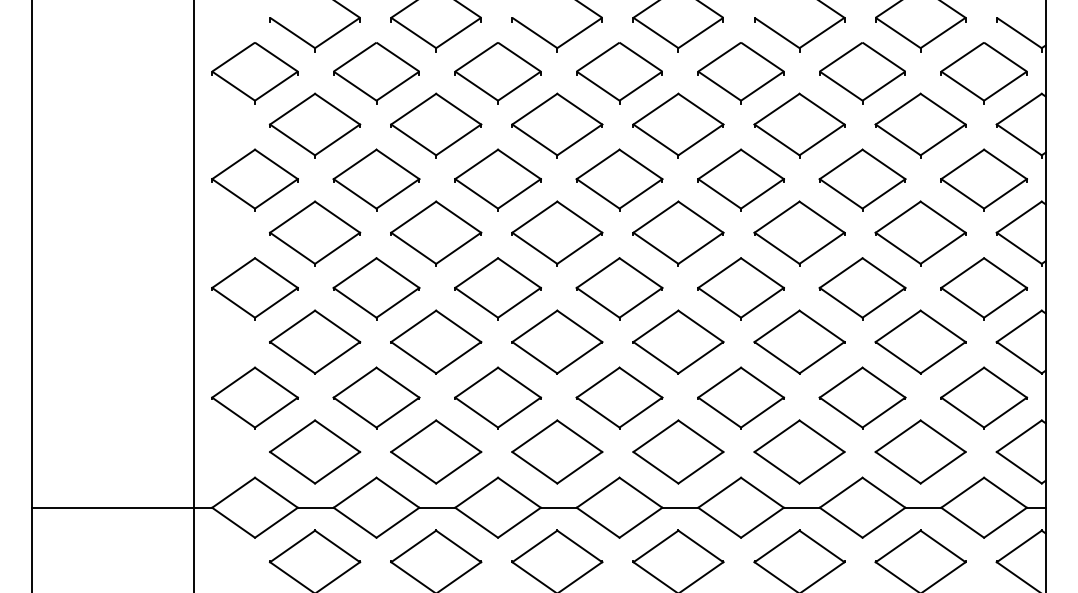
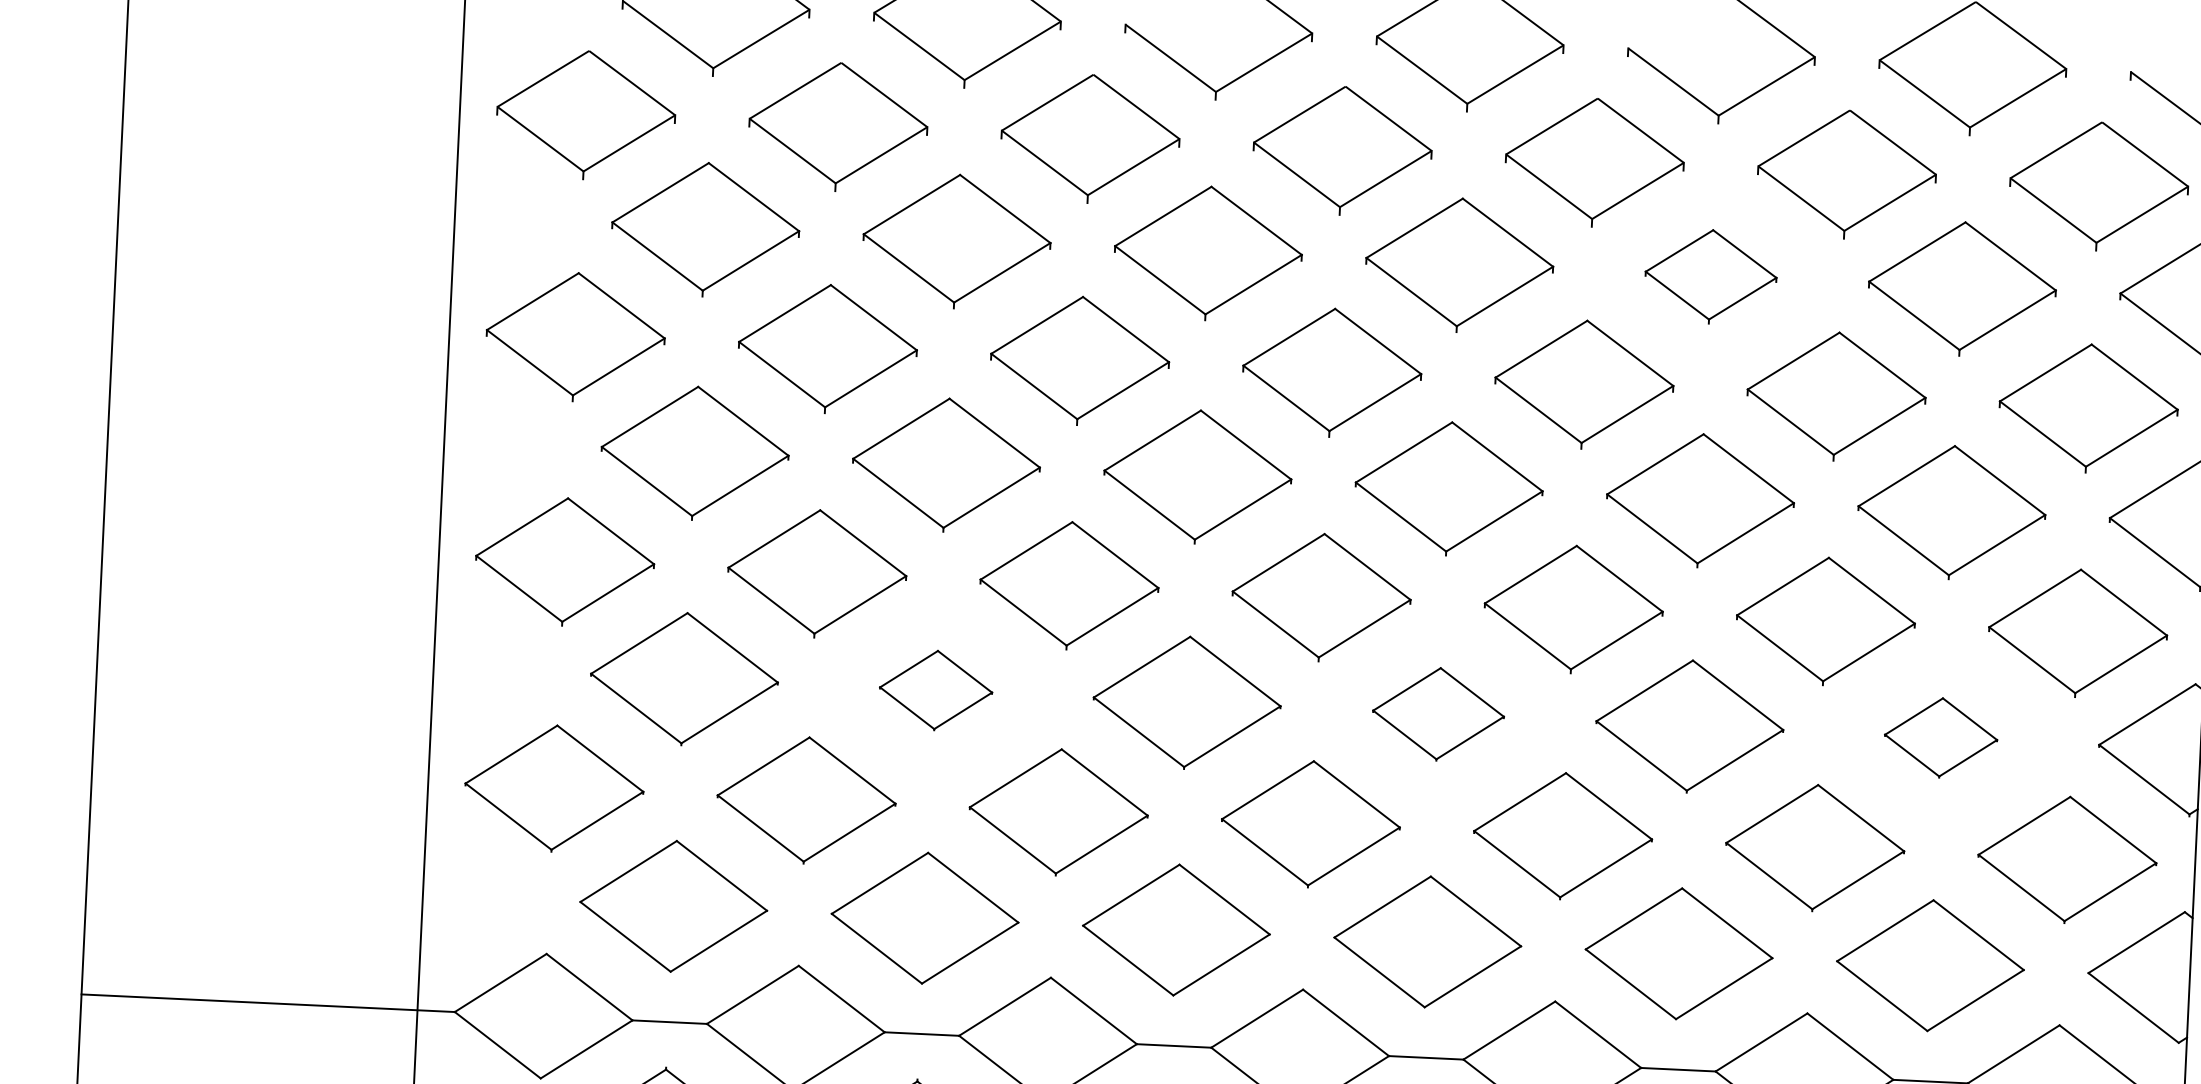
part: (799, 125) -> (1710, 276), size x0.7
part: (436, 341) -> (936, 688), size x0.6
part: (678, 341) -> (1438, 712), size x0.7
part: (920, 341) -> (1940, 736), size x0.6

